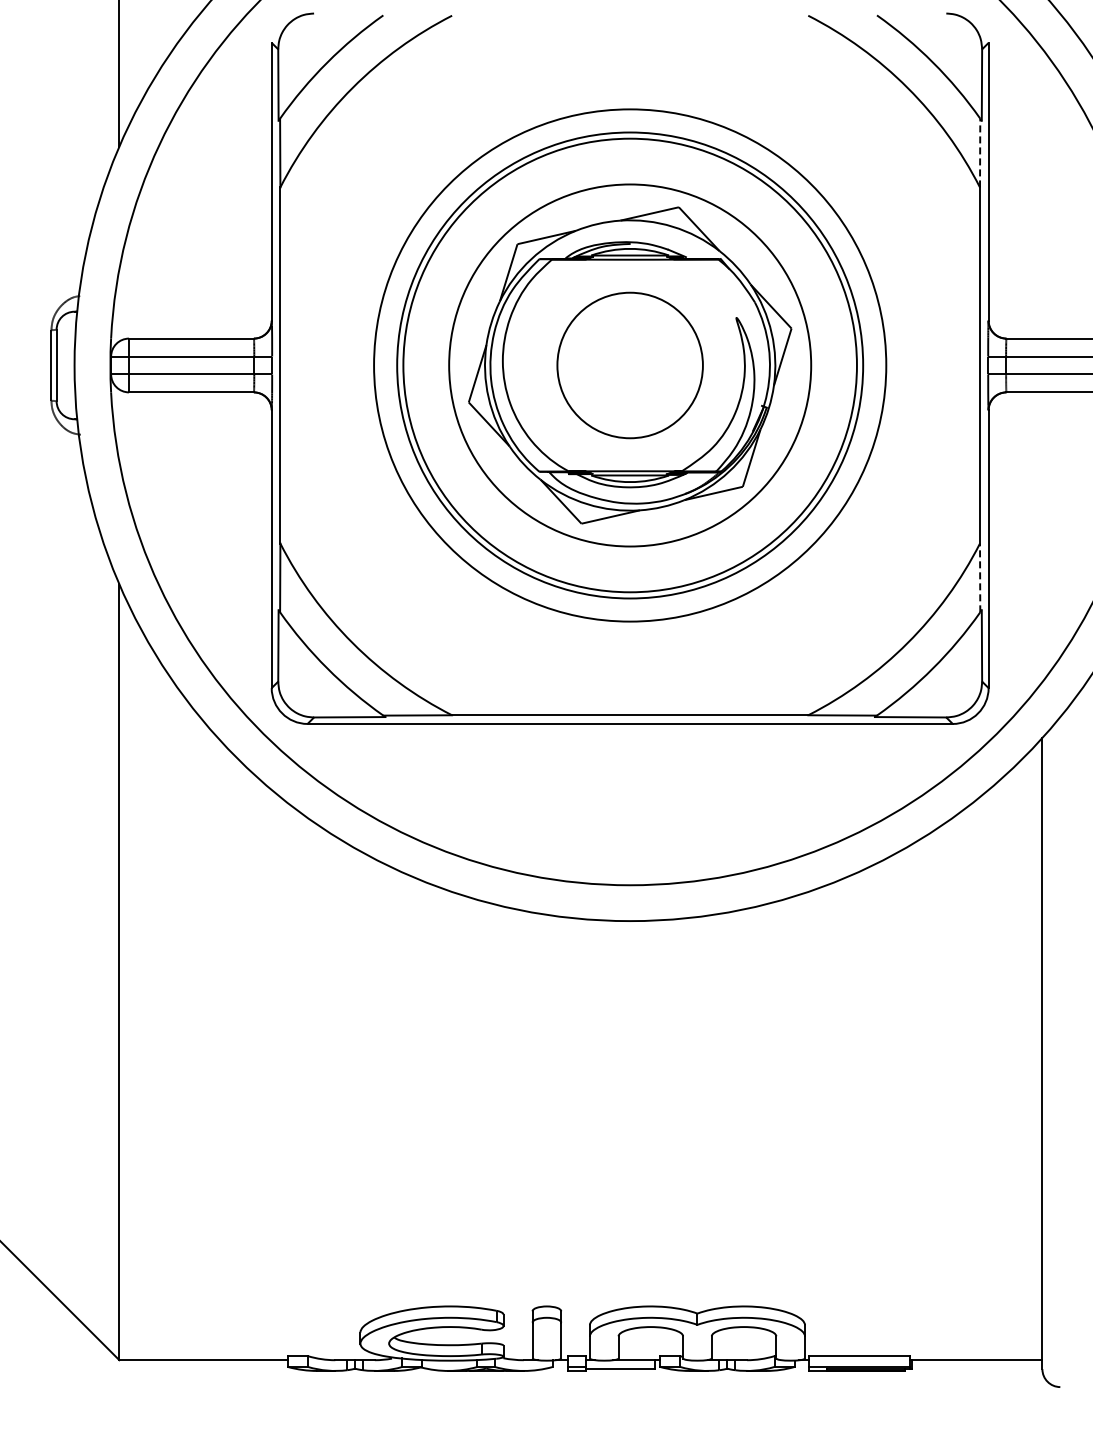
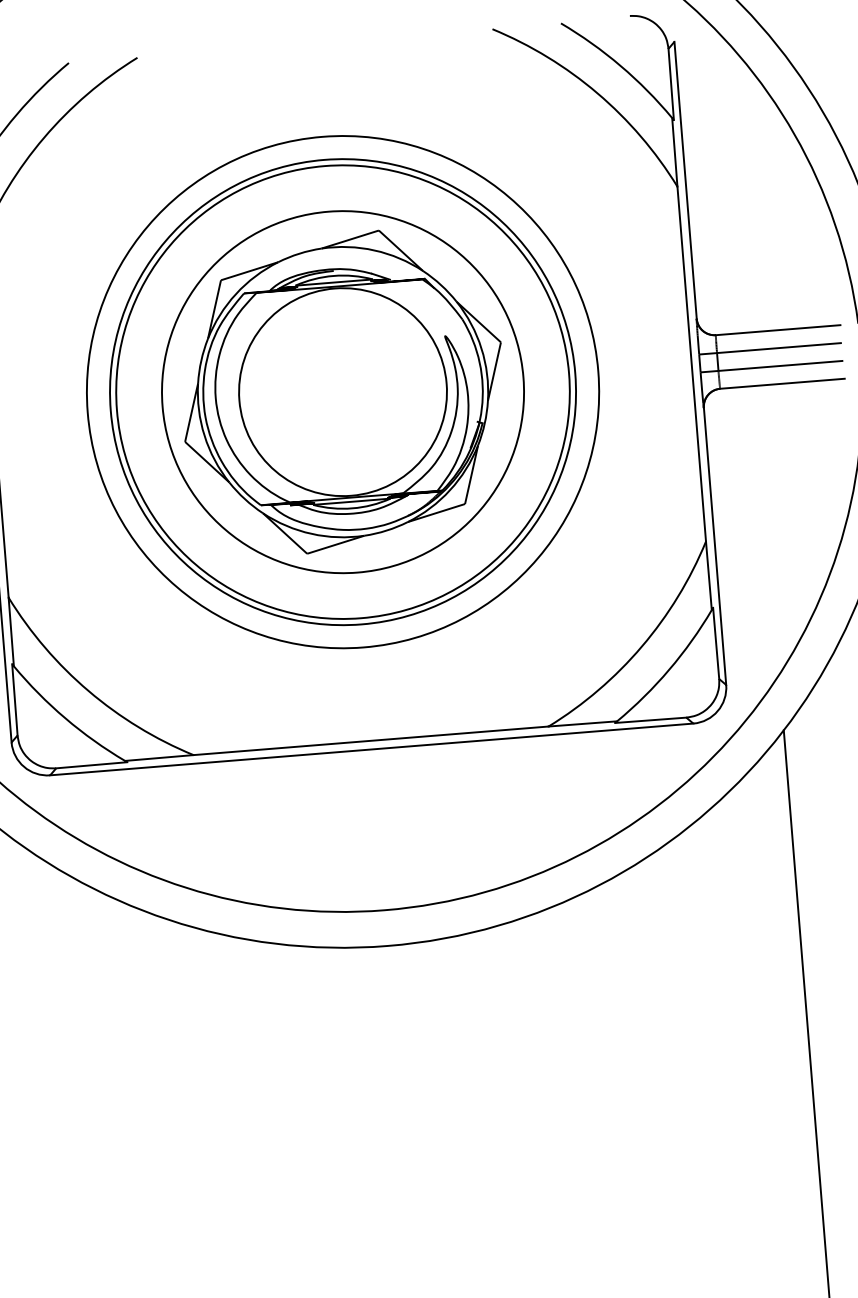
line: (980, 152) -> (675, 151), dashed -> solid
circle: (630, 365) -> (343, 392), size x1.43
line: (980, 577) -> (709, 575), dashed -> solid

